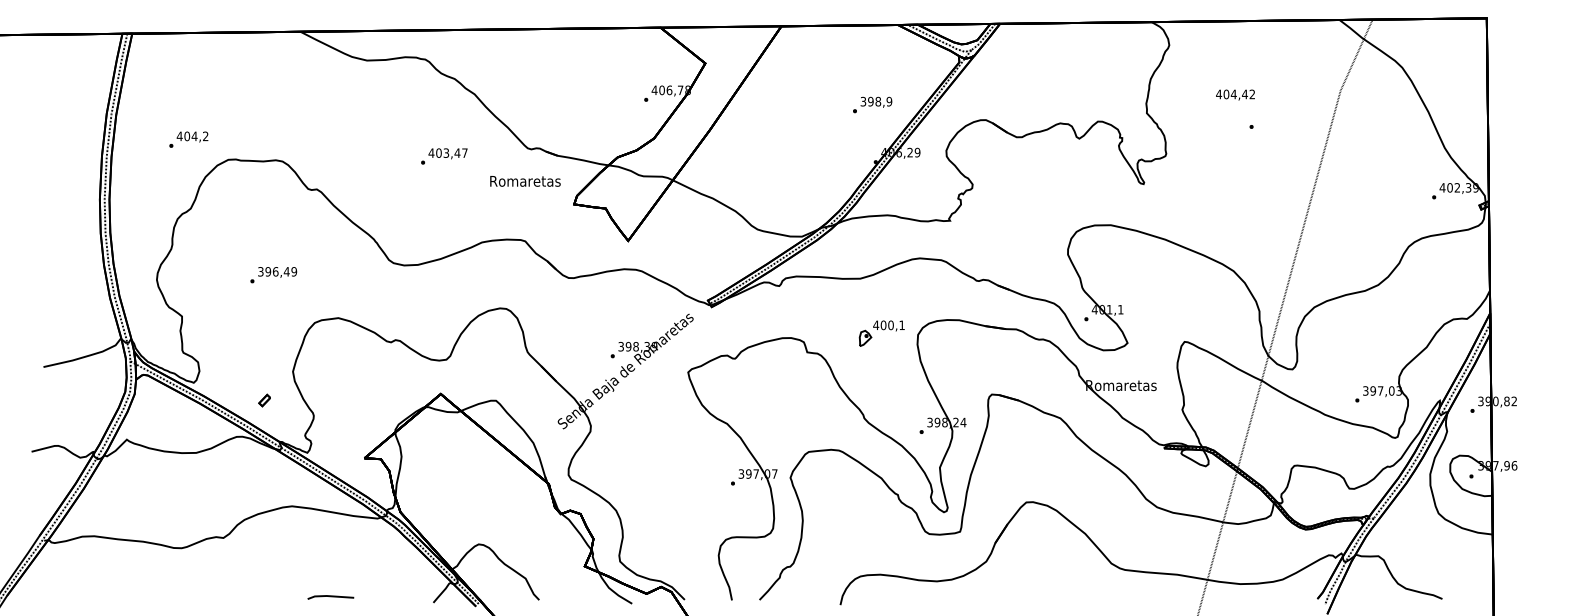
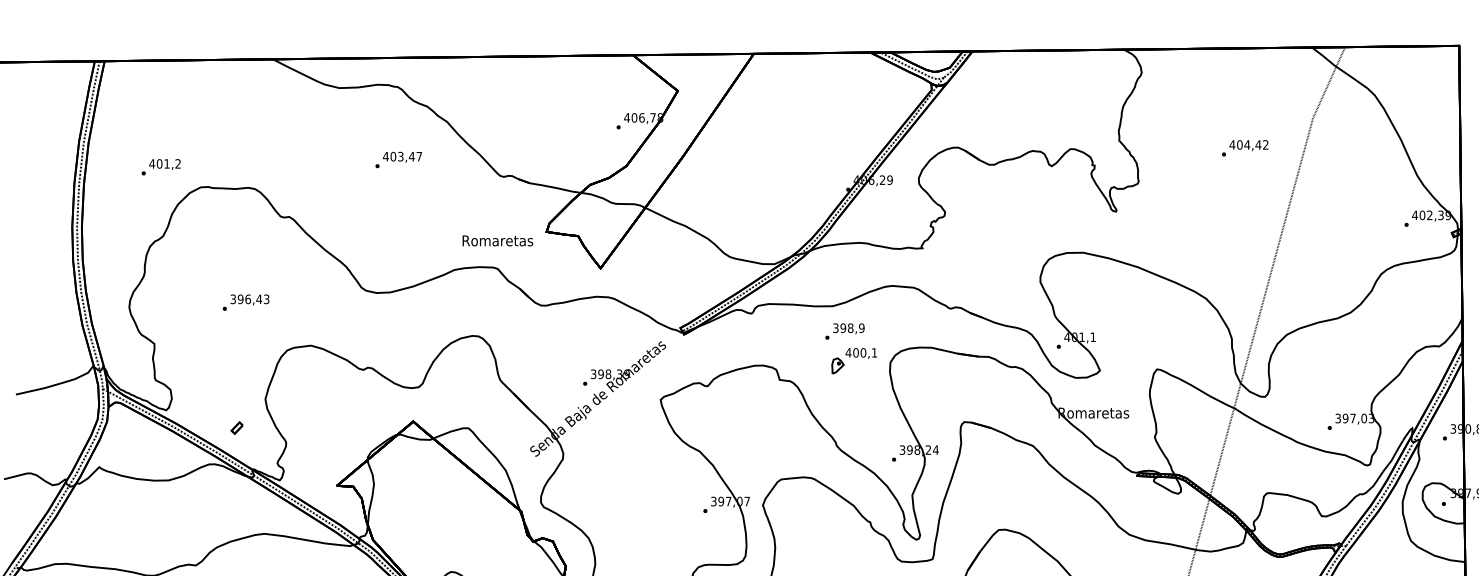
text: (1235, 94) -> (1248, 145), moved
text: (872, 104) -> (844, 331), moved
text: (194, 136) -> (166, 164), 404,2 -> 401,2
text: (444, 156) -> (398, 160), moved
text: (525, 181) -> (497, 241), moved
text: (294, 271) -> (266, 299), 396,49 -> 396,43

